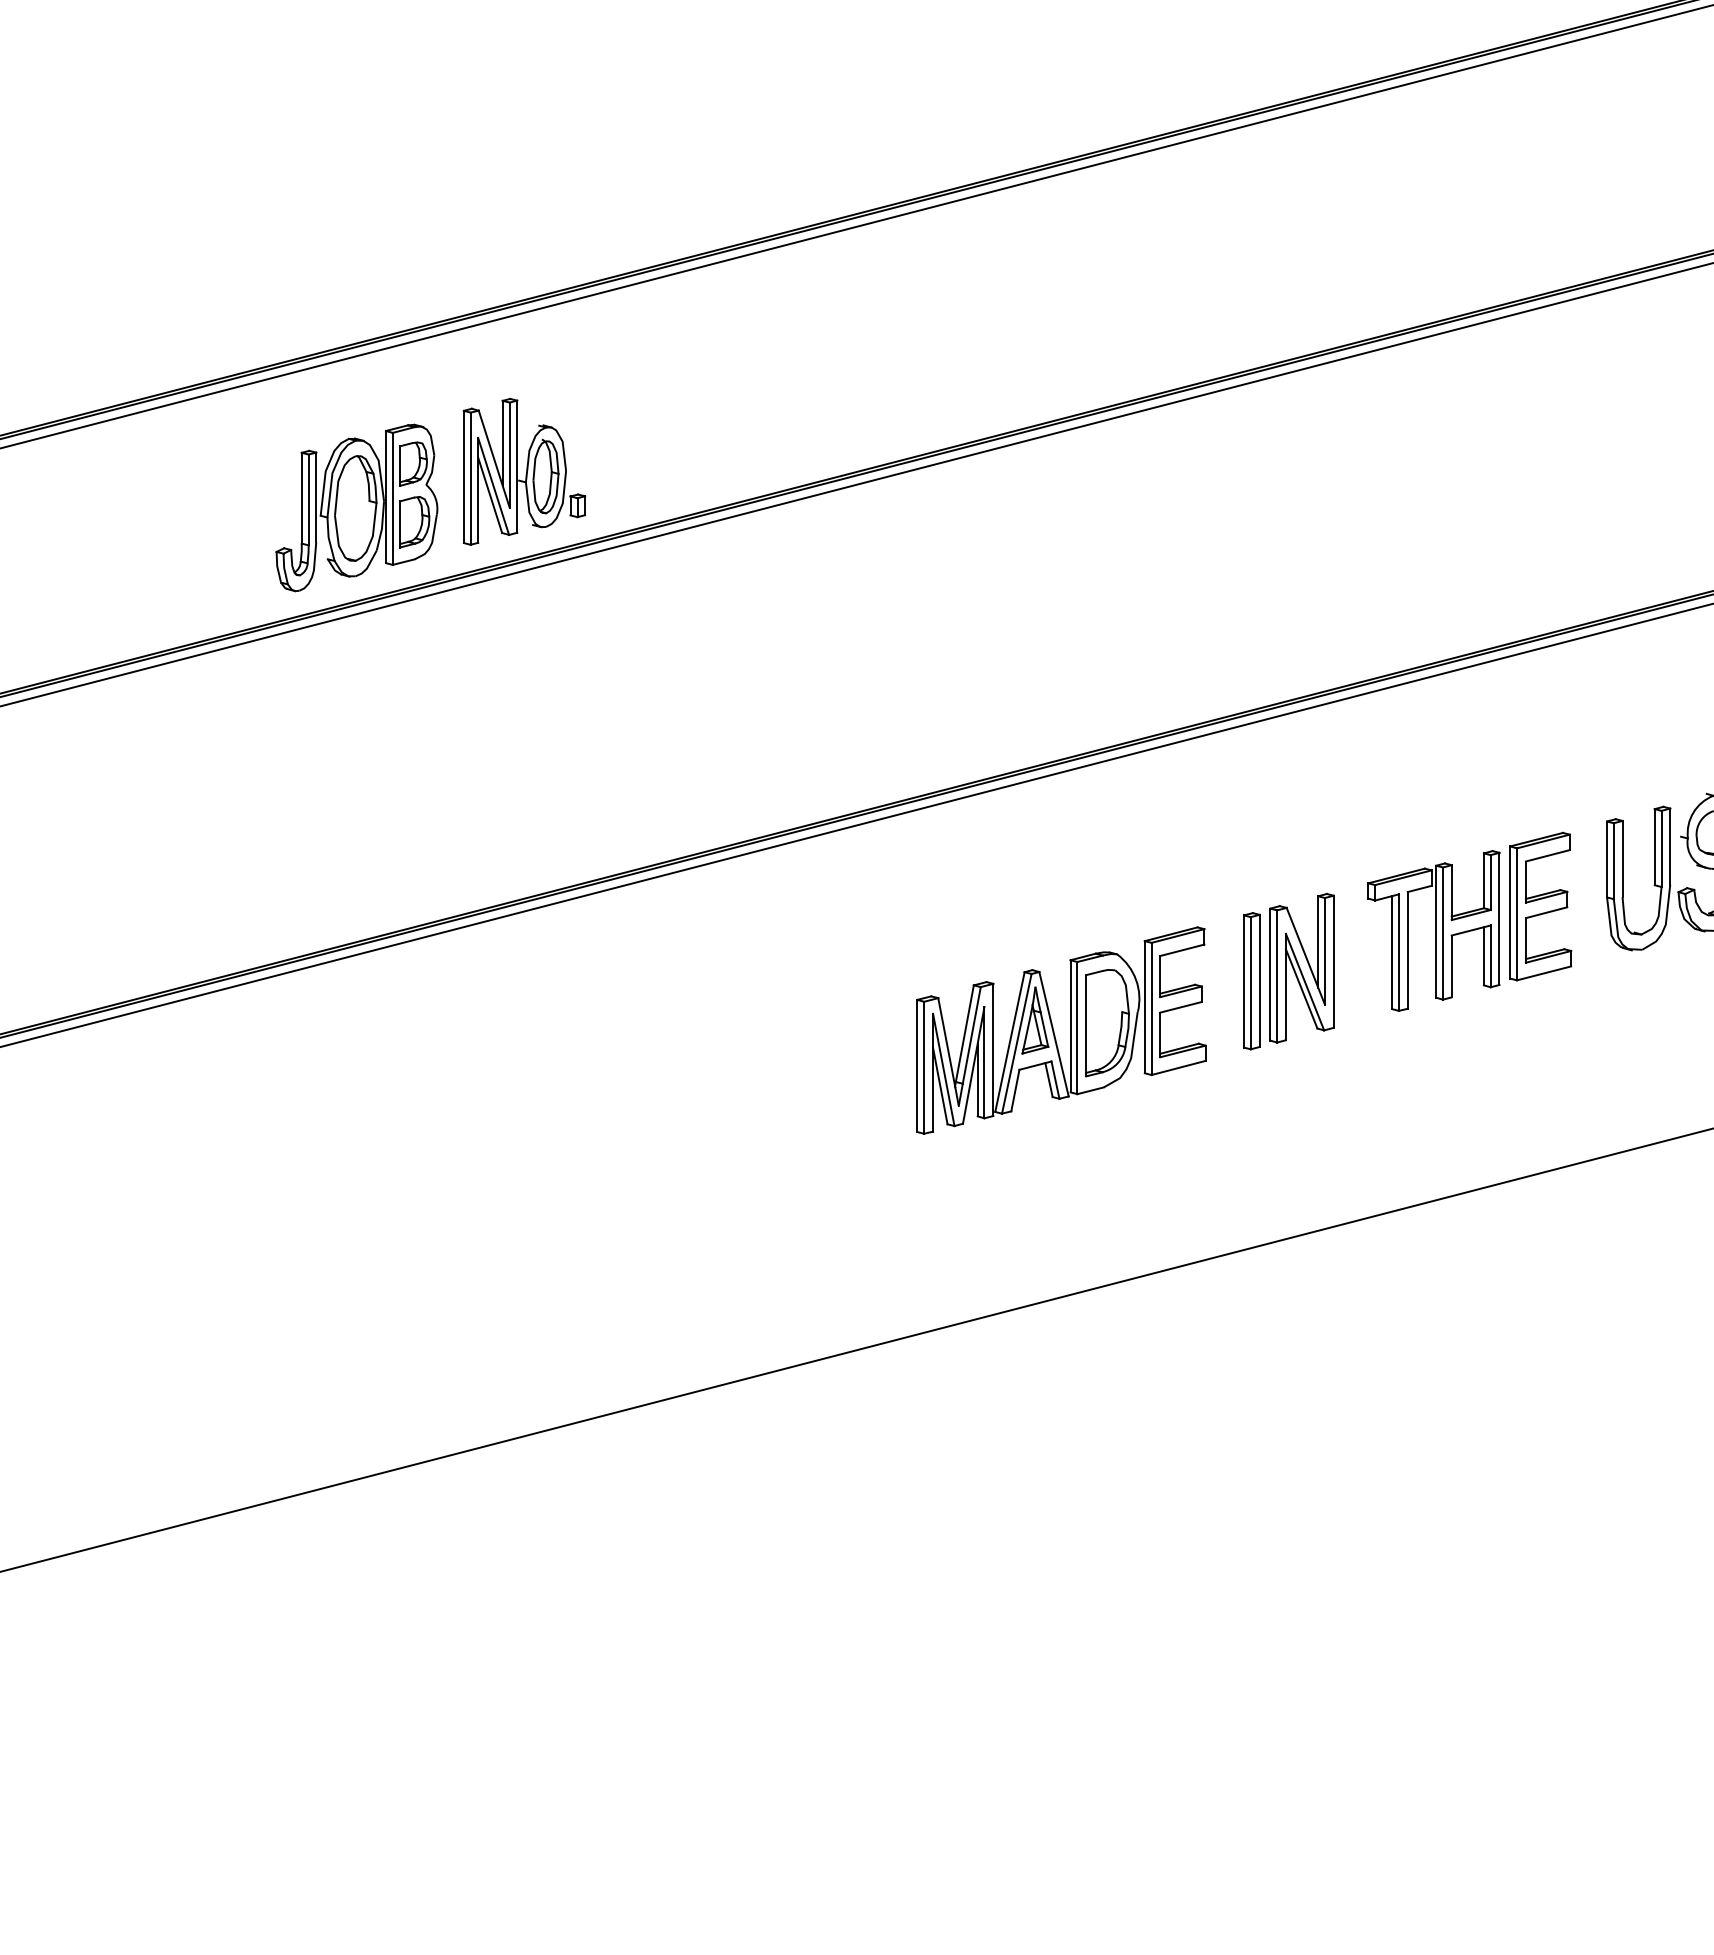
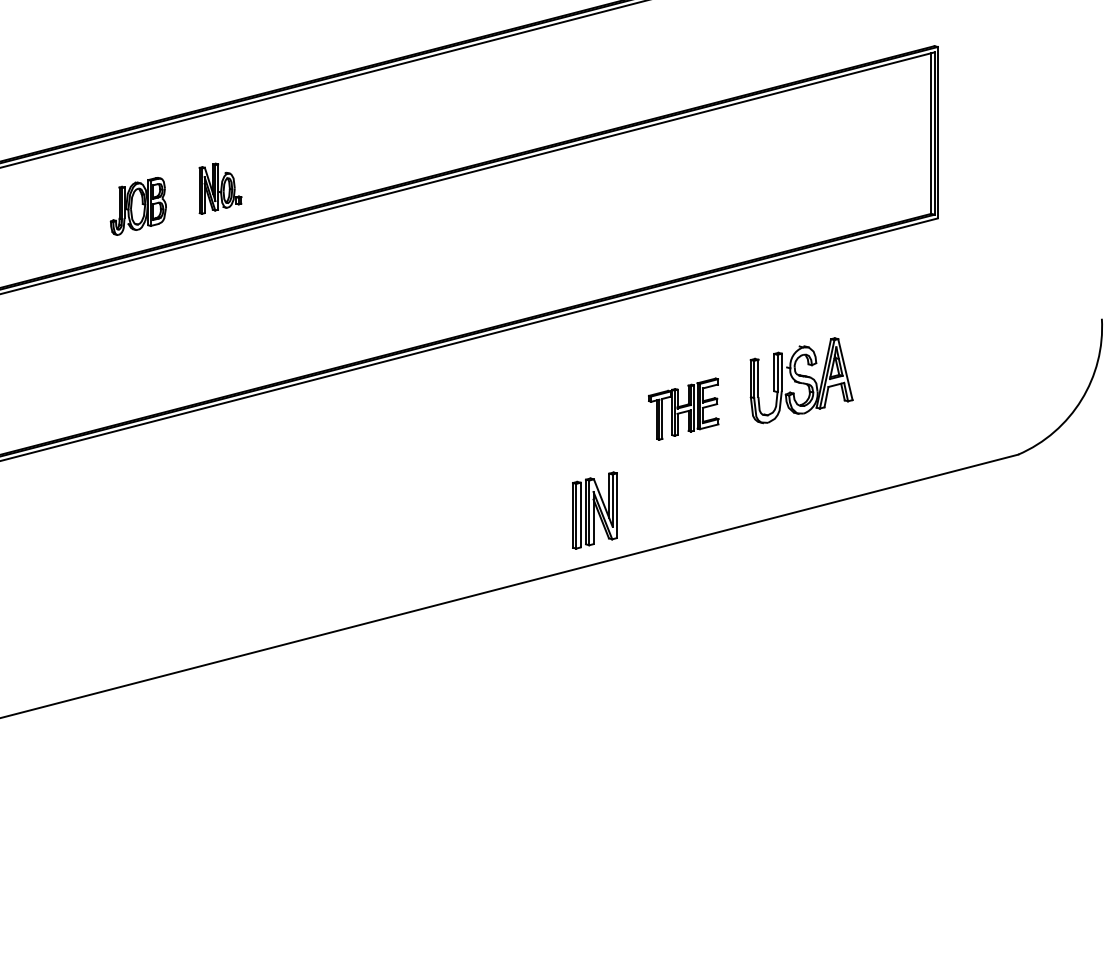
part: (524, 471) -> (220, 188), size x0.7
part: (356, 508) -> (138, 206), size x0.7
part: (1469, 920) -> (683, 408), size x0.7
part: (1287, 971) -> (594, 510), moved
part: (1061, 1028) -> (483, 461), removed

